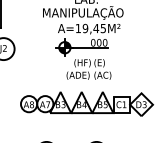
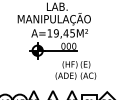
text: (88, 69) -> (75, 70), moved

